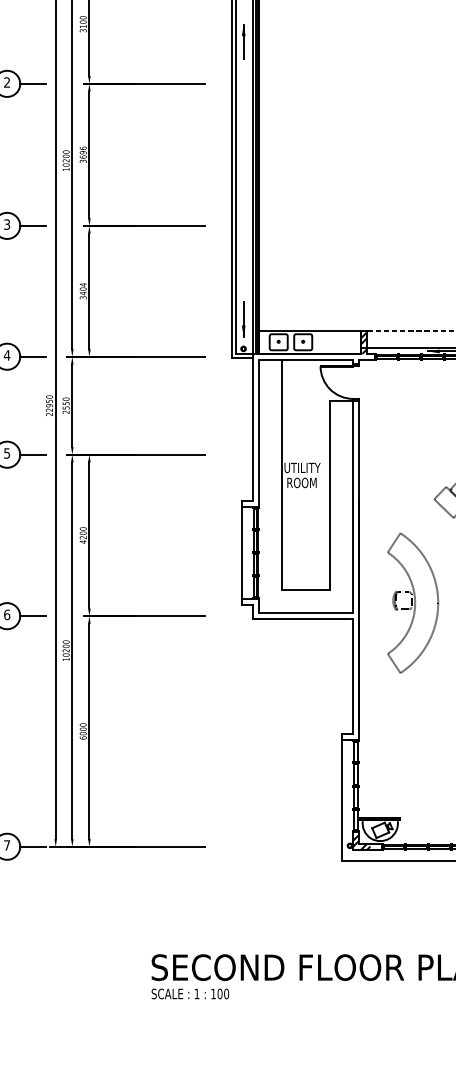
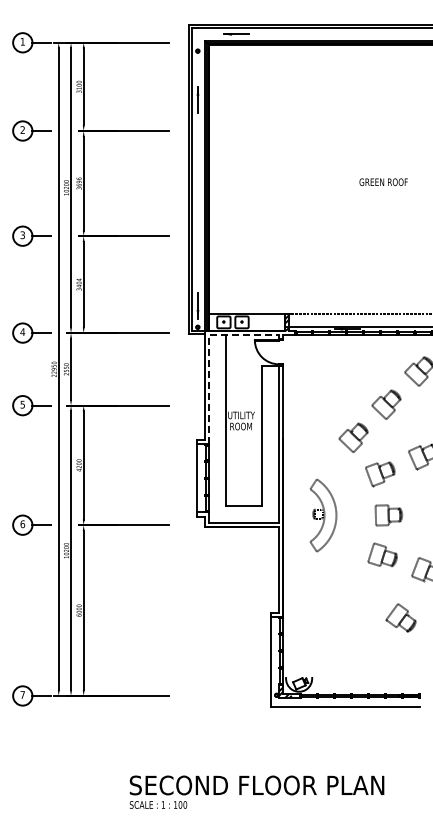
line: (259, 385) -> (209, 354), solid -> dashed
part: (413, 603) -> (323, 515), size x0.7
fill: (379, 819) -> (298, 675), removed

